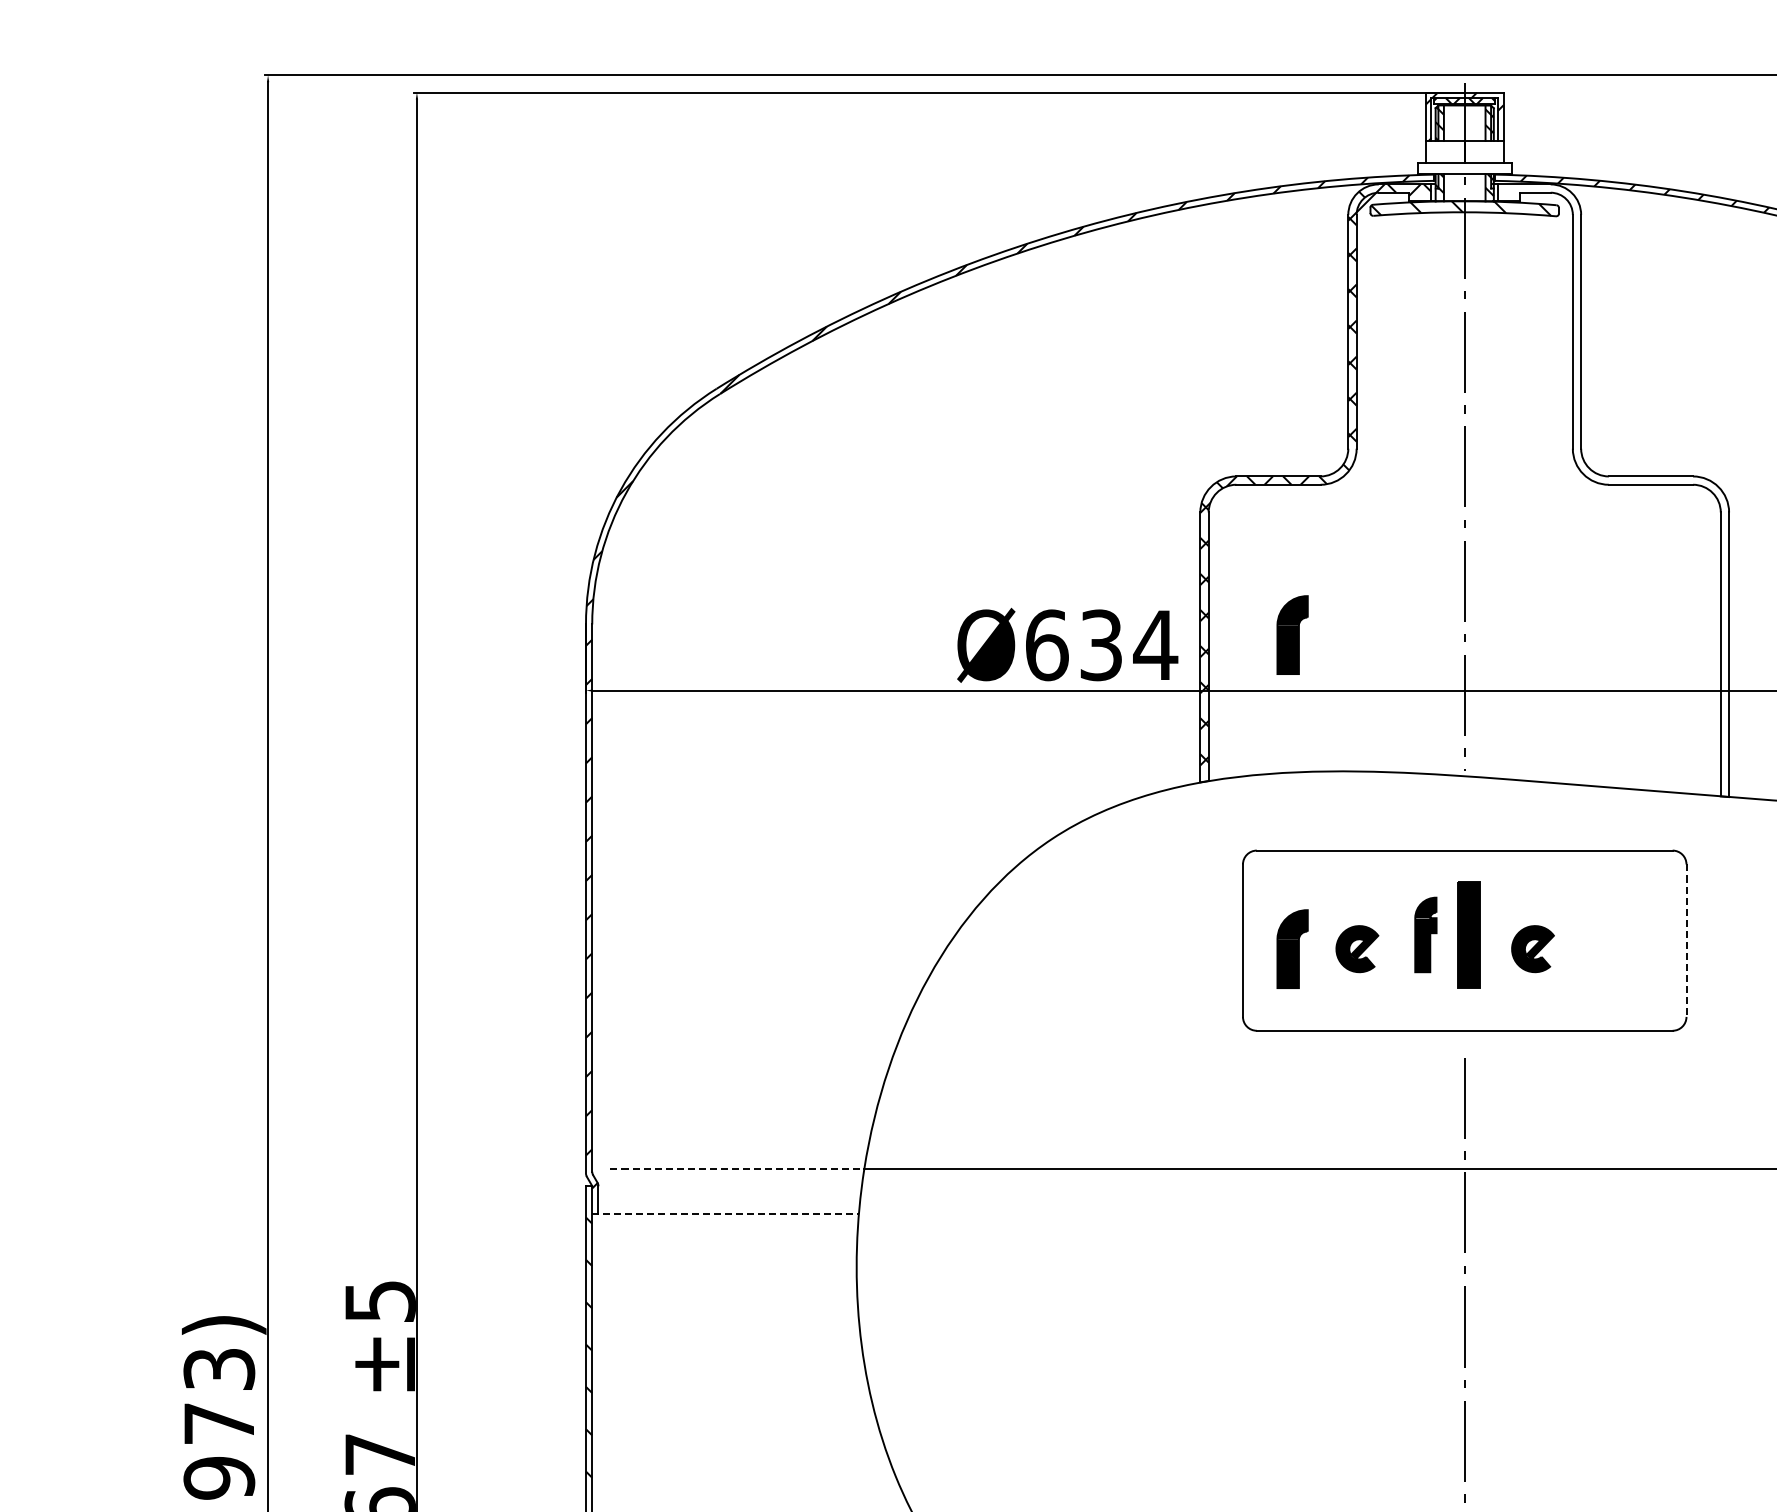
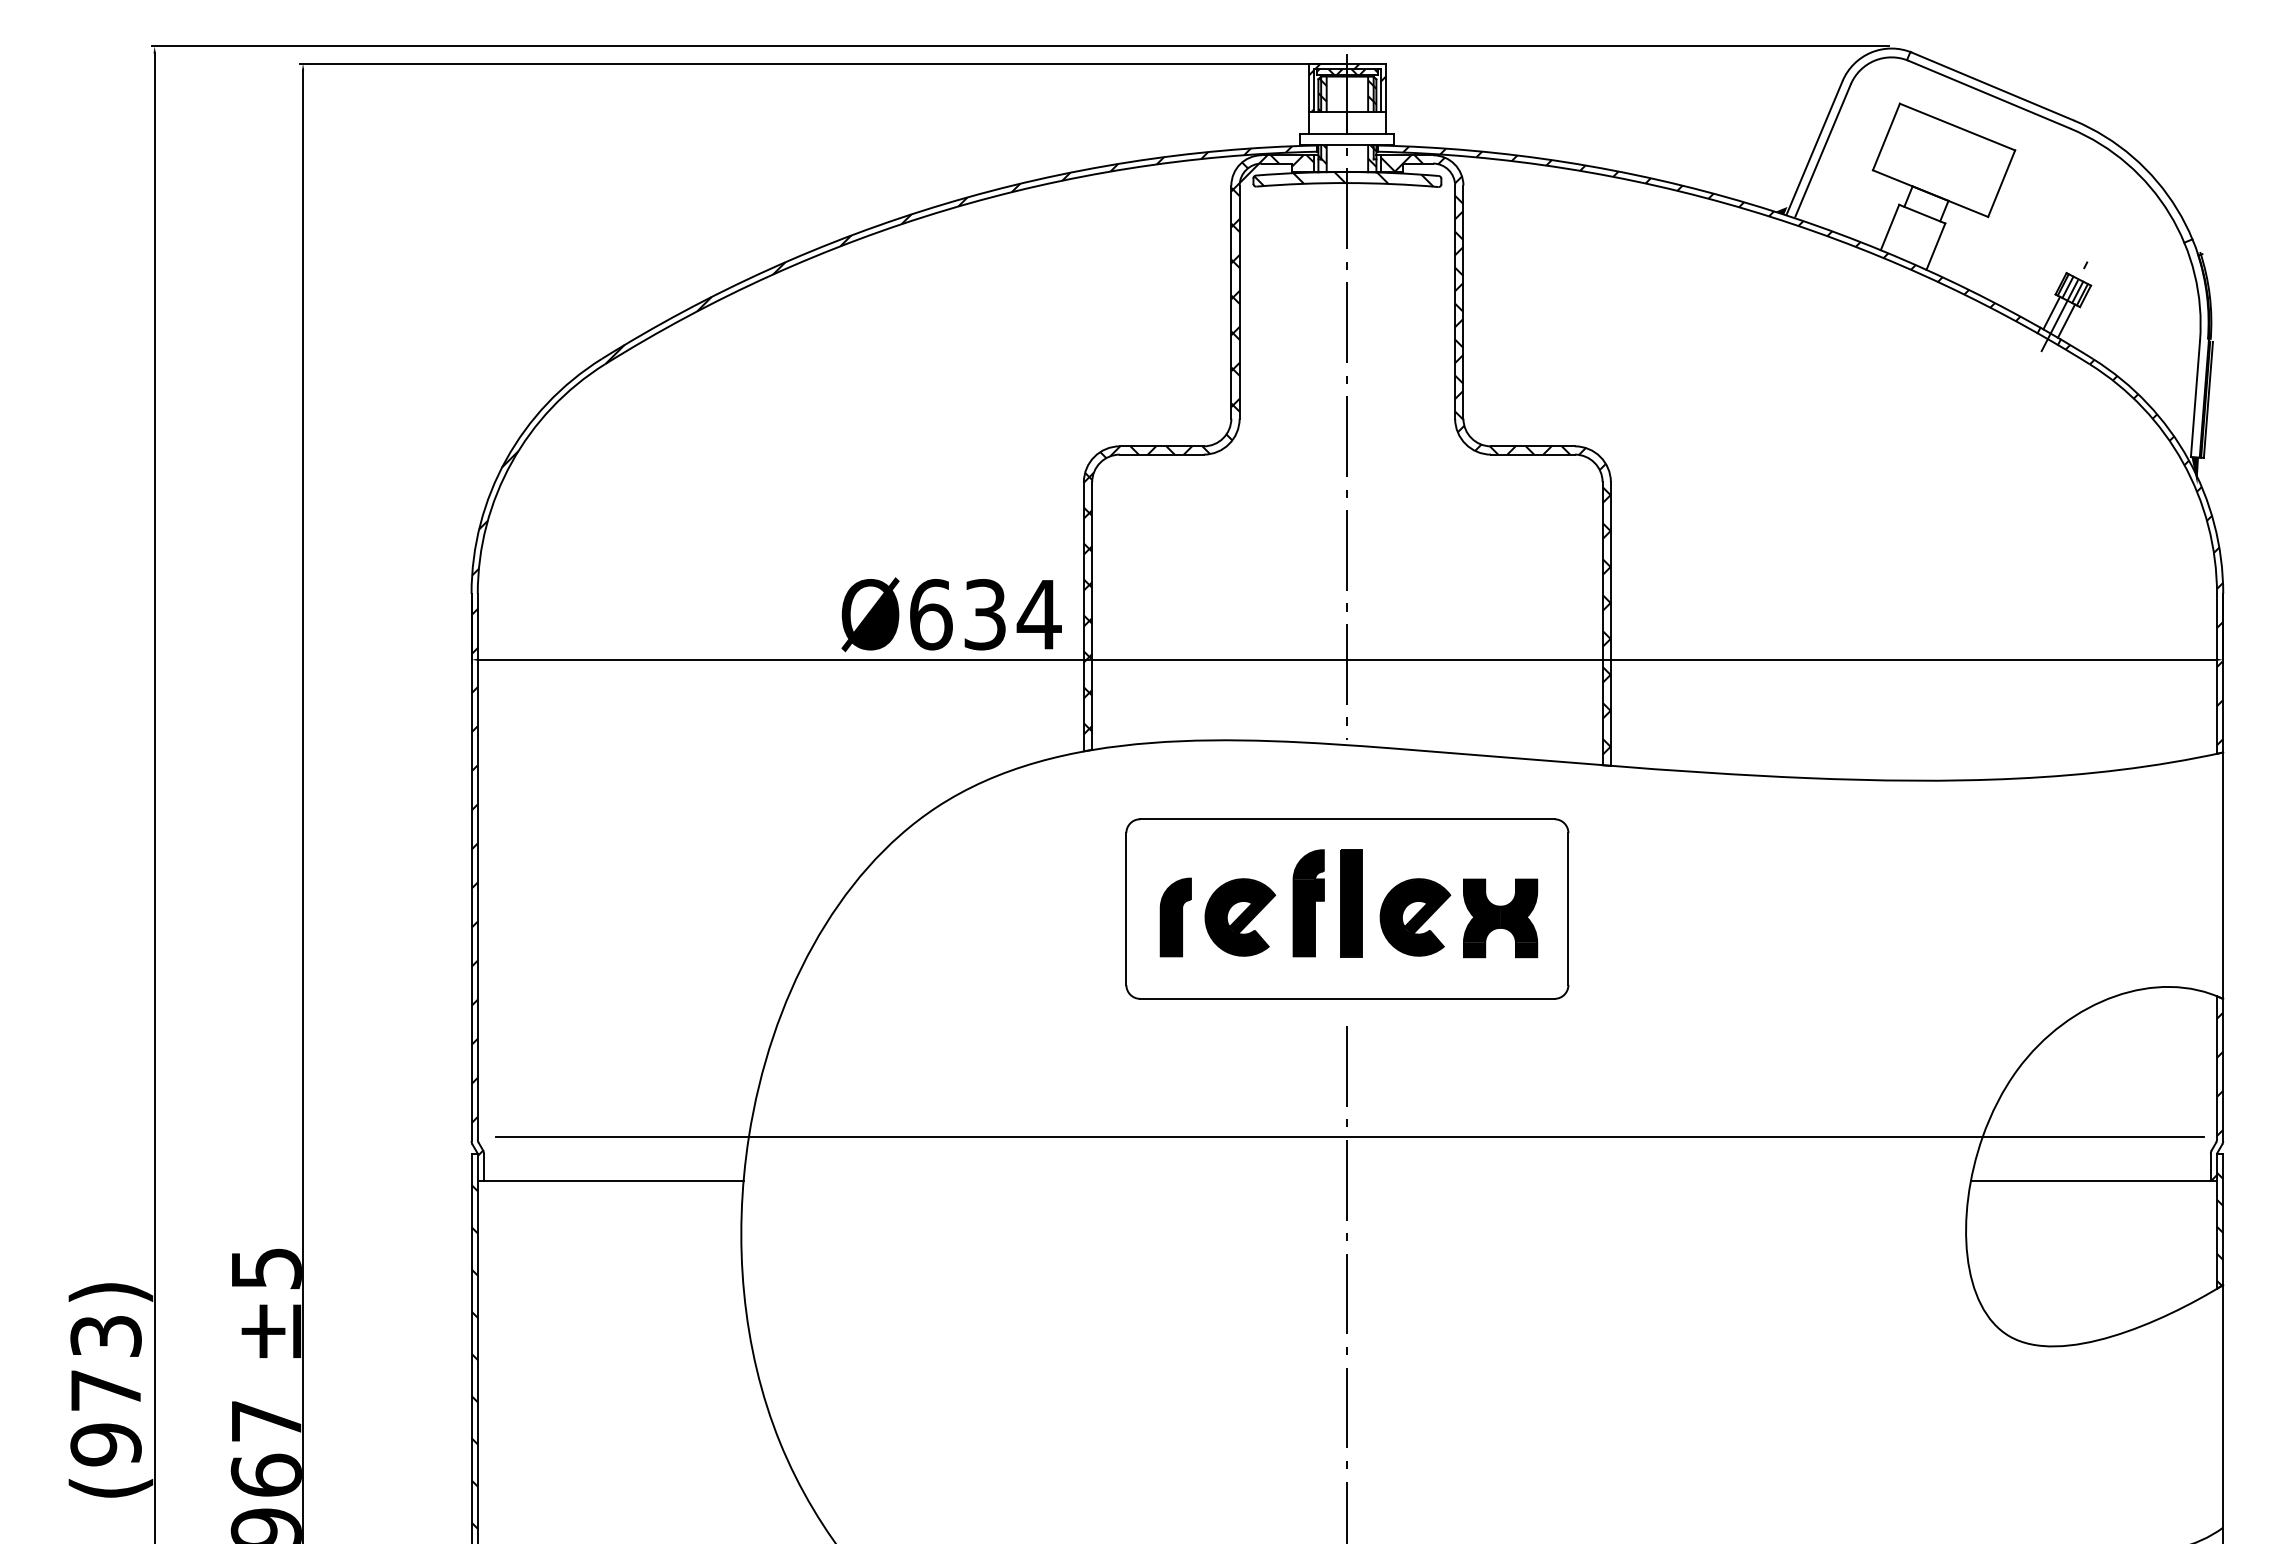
hatch: (1613, 484) -> (1495, 454), added
part: (1292, 635) -> (1175, 604), removed
part: (1425, 935) -> (1308, 903), size x1.43
line: (1686, 941) -> (1568, 909), dashed -> solid
part: (1357, 949) -> (1240, 917), size x1.67
part: (1533, 949) -> (1415, 917), size x1.67
part: (1618, 950) -> (1500, 918), added
line: (737, 1169) -> (622, 1137), dashed -> solid
line: (725, 1214) -> (610, 1181), dashed -> solid

